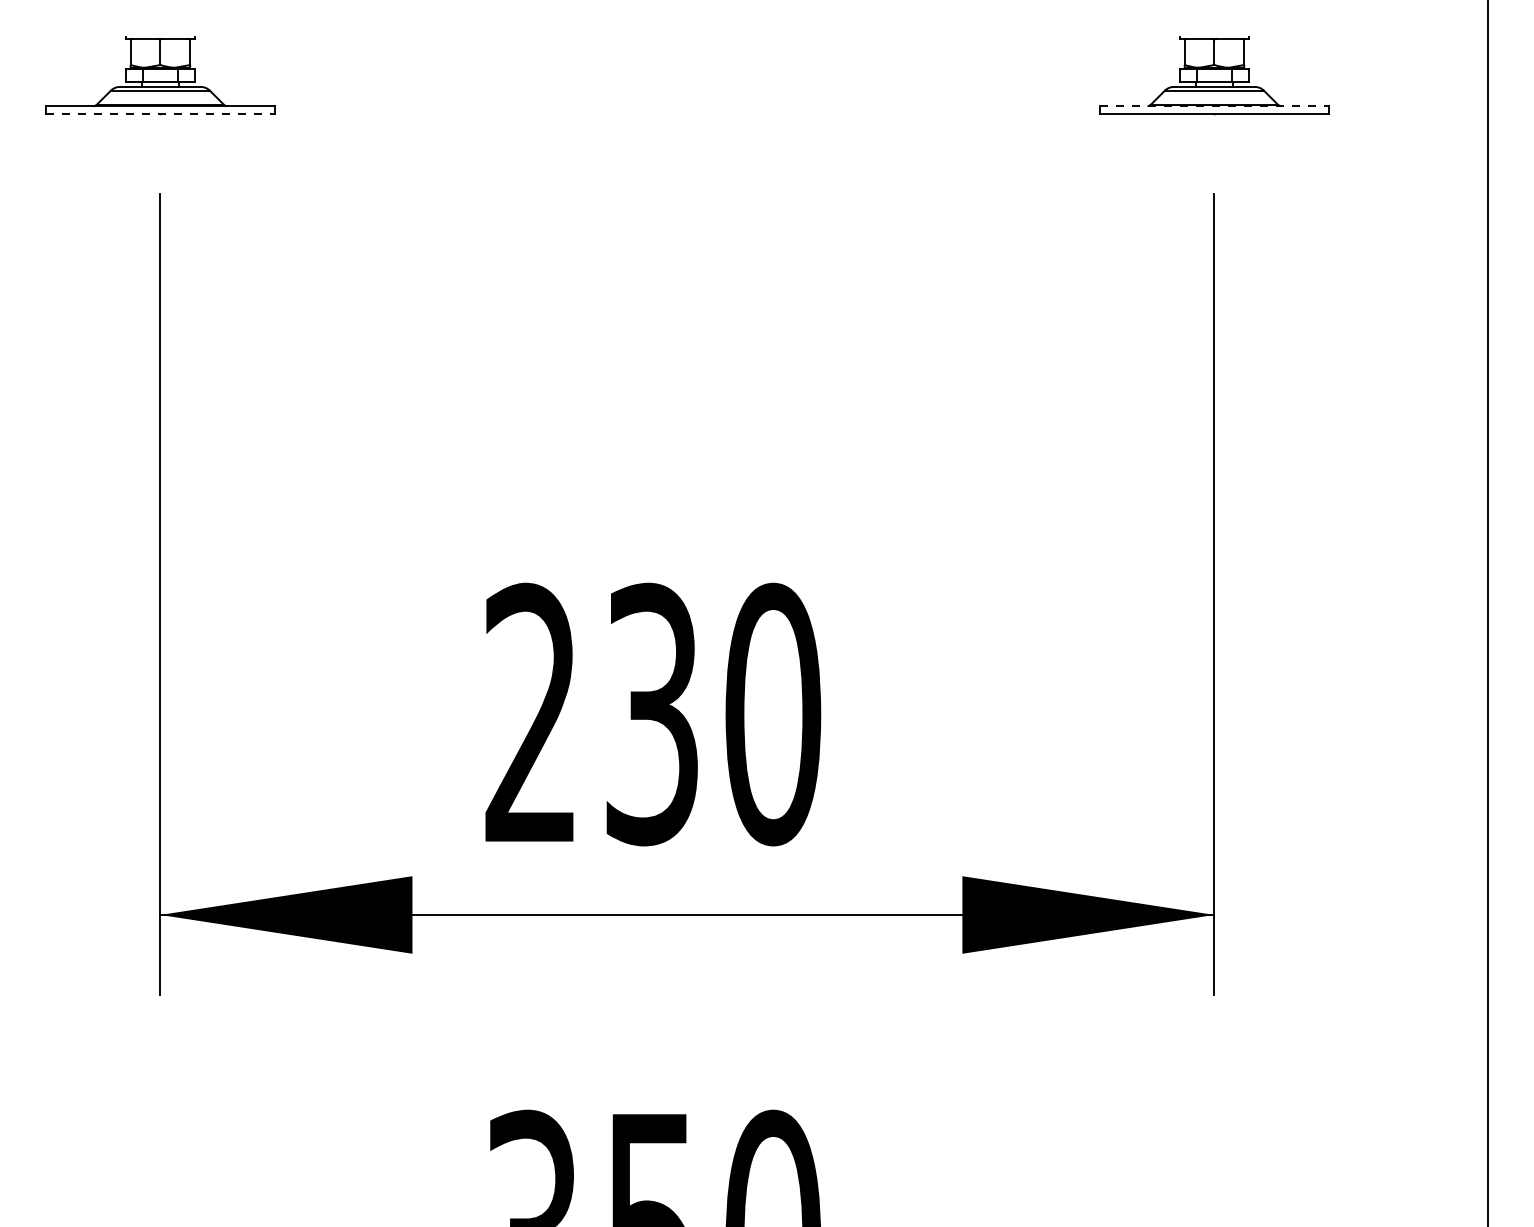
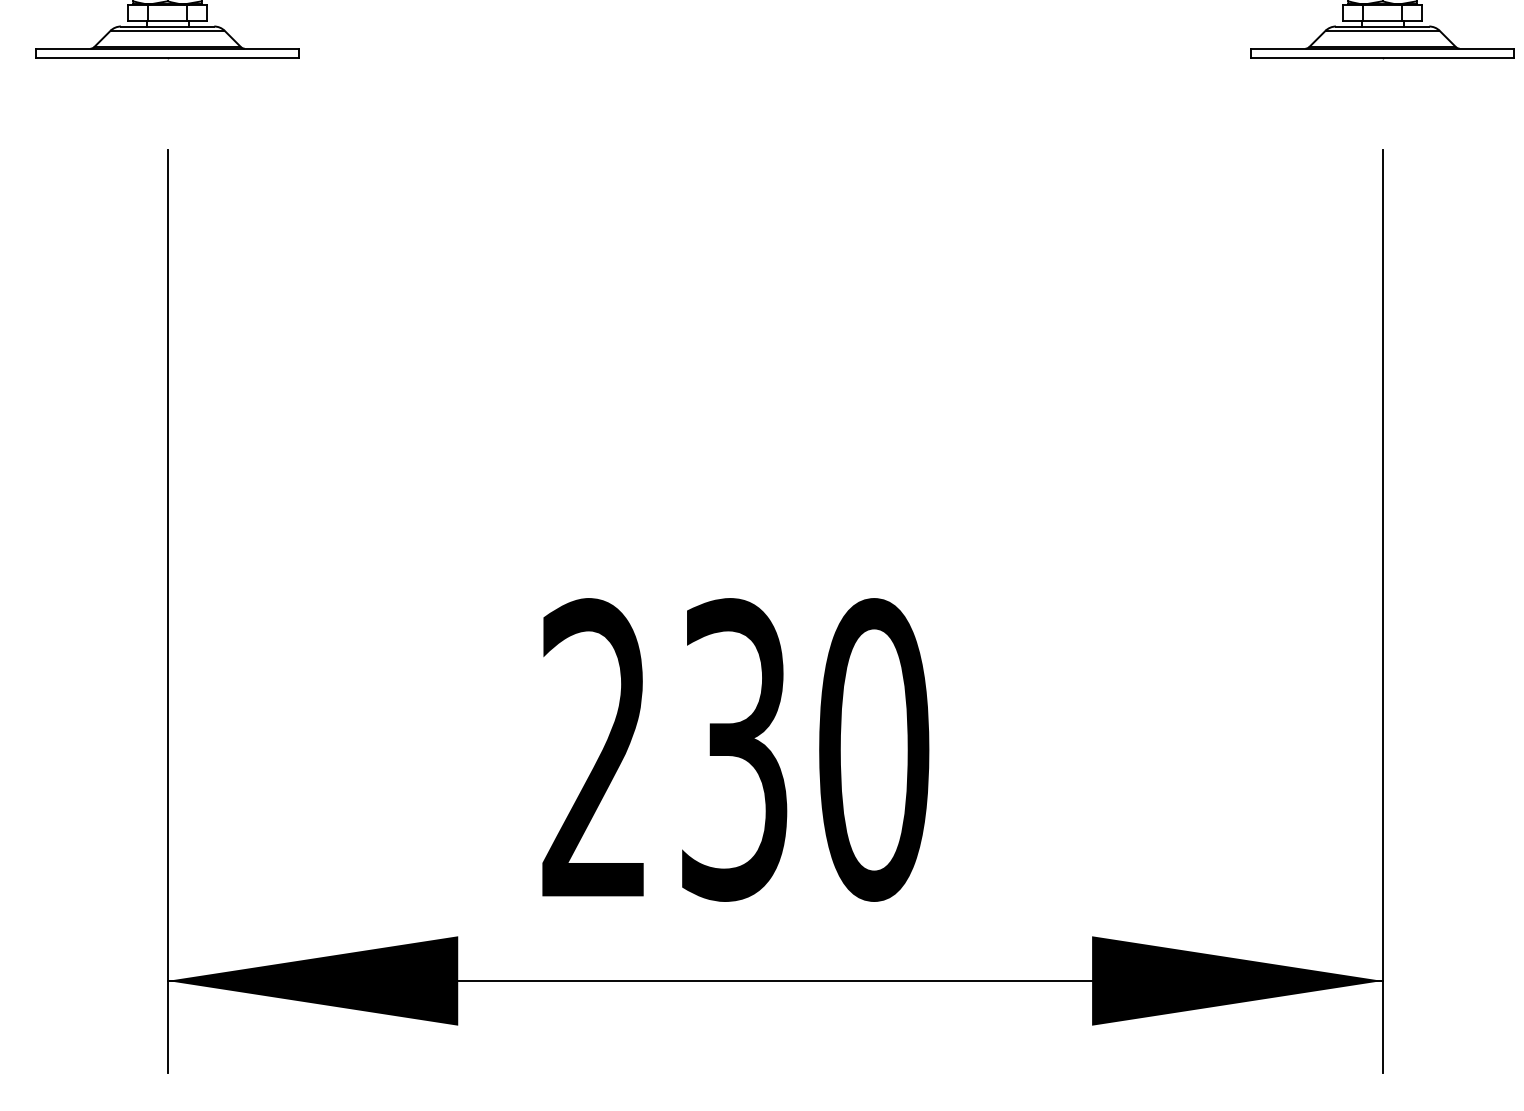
line: (1214, 106) -> (1382, 49), dashed -> solid
line: (160, 114) -> (167, 58), dashed -> solid

